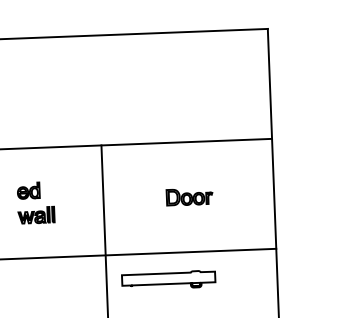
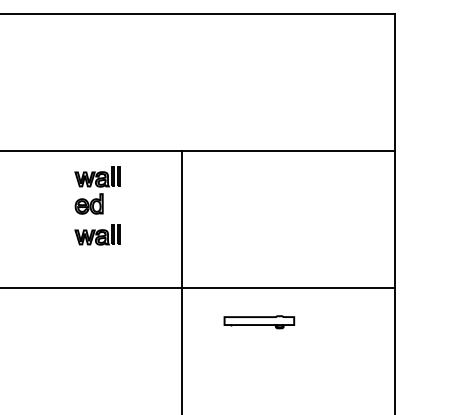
part: (34, 168) -> (97, 176), added
part: (189, 197) -> (289, 219), removed
part: (168, 280) -> (259, 322), size x0.6

